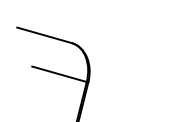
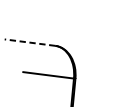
line: (44, 35) -> (30, 42), solid -> dashed

